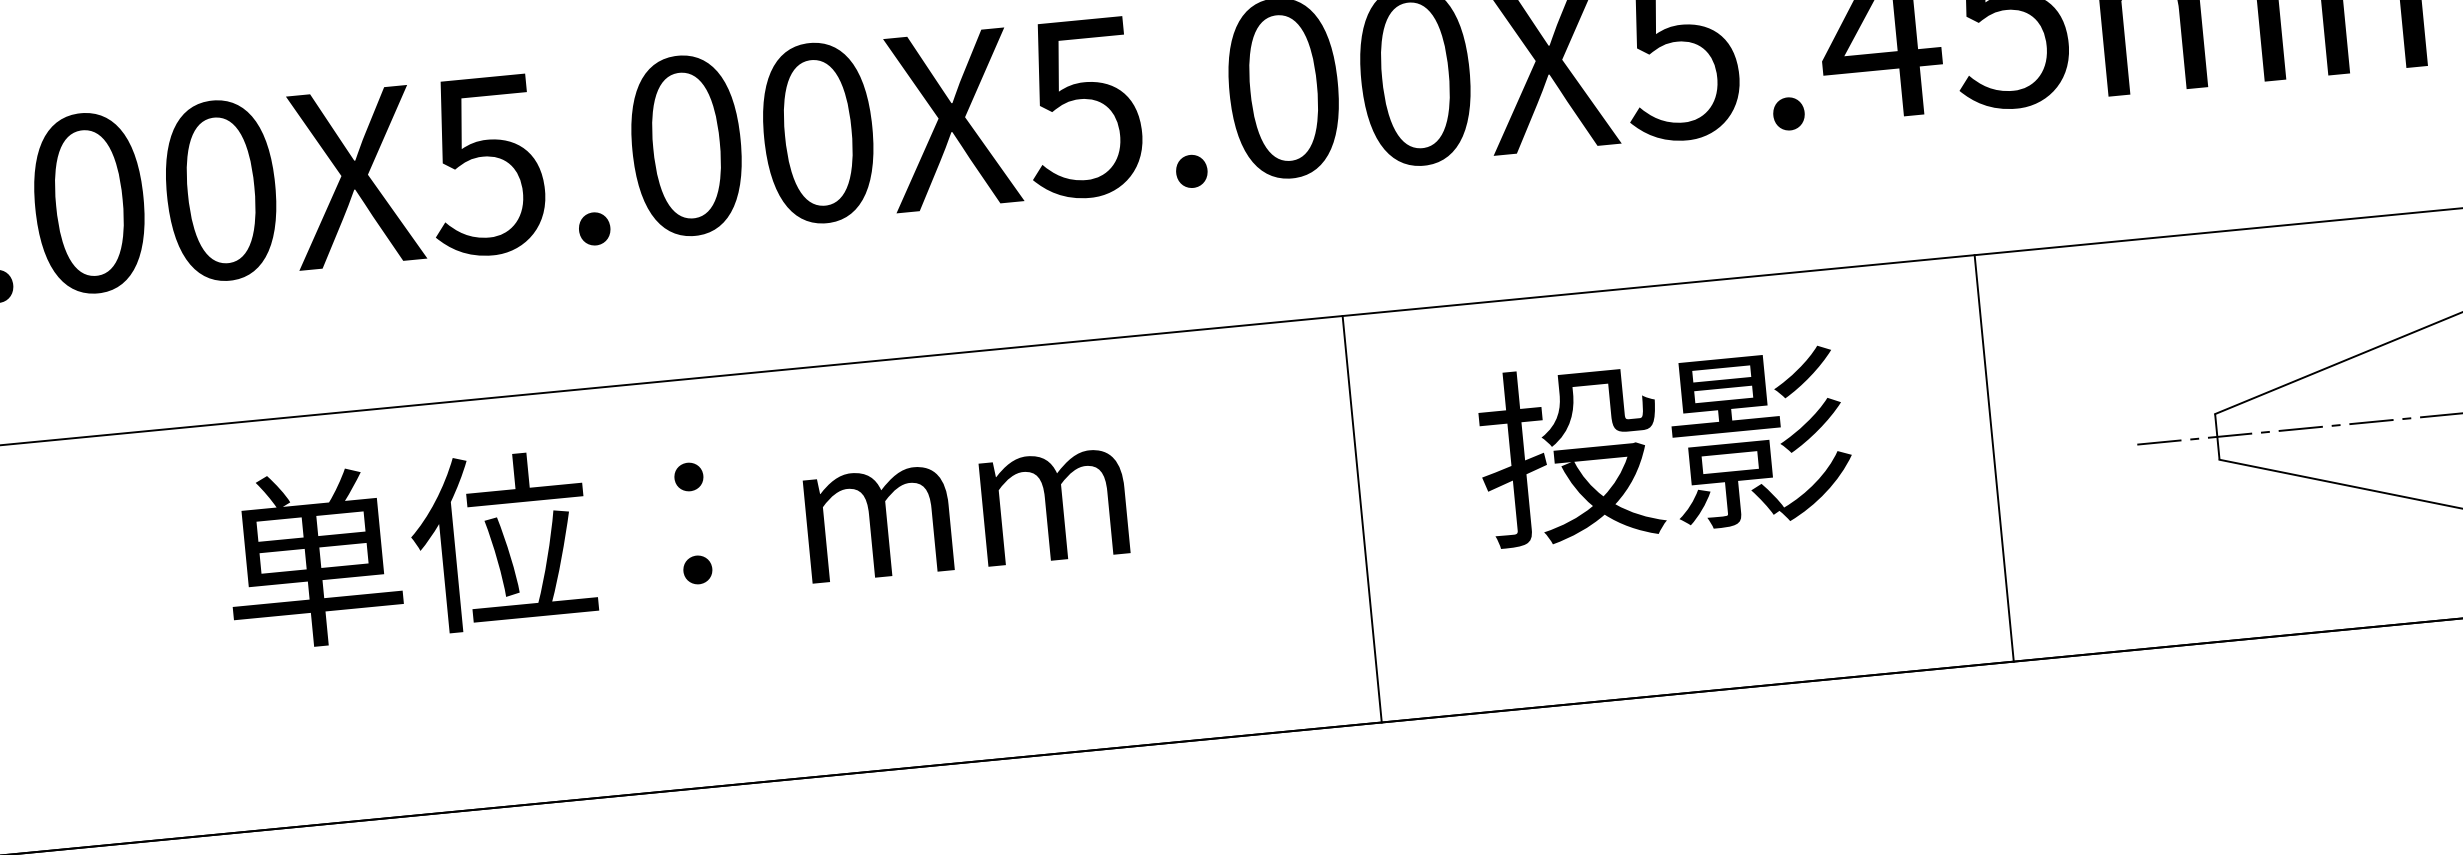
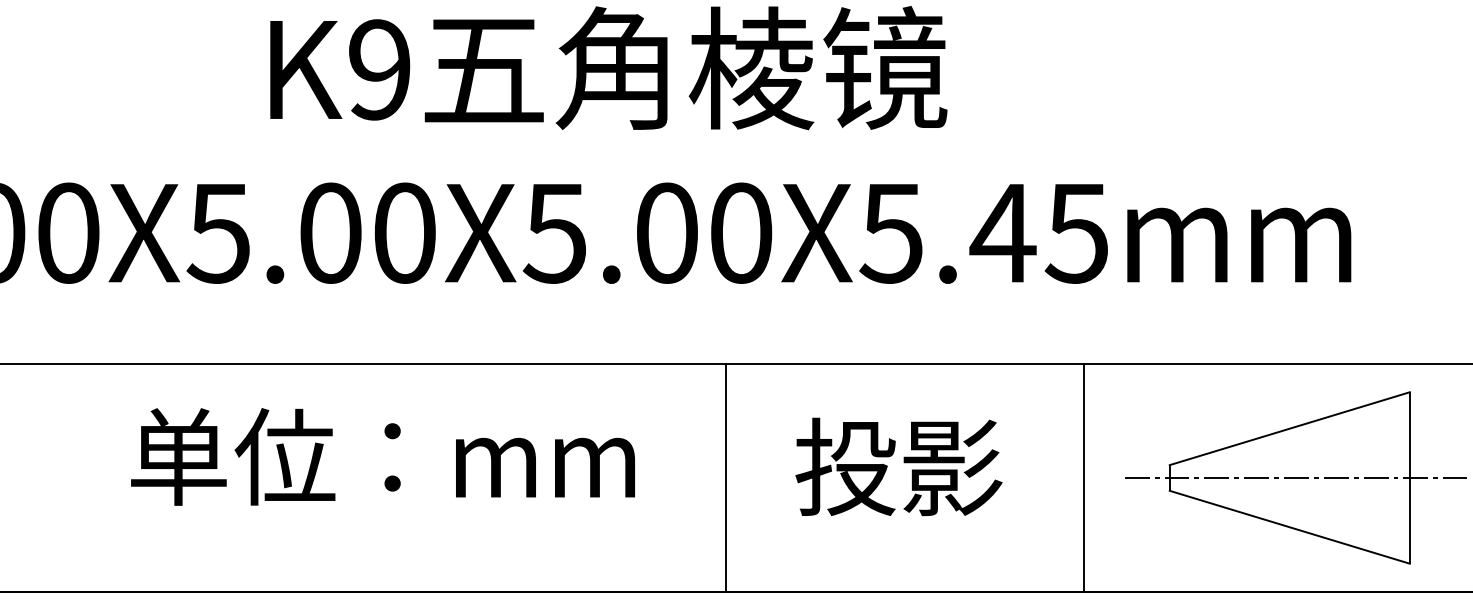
text: (1663, 444) -> (898, 466), moved
line: (1994, 457) -> (1084, 477), moved
line: (1362, 518) -> (726, 477), moved
text: (675, 523) -> (382, 456), moved

